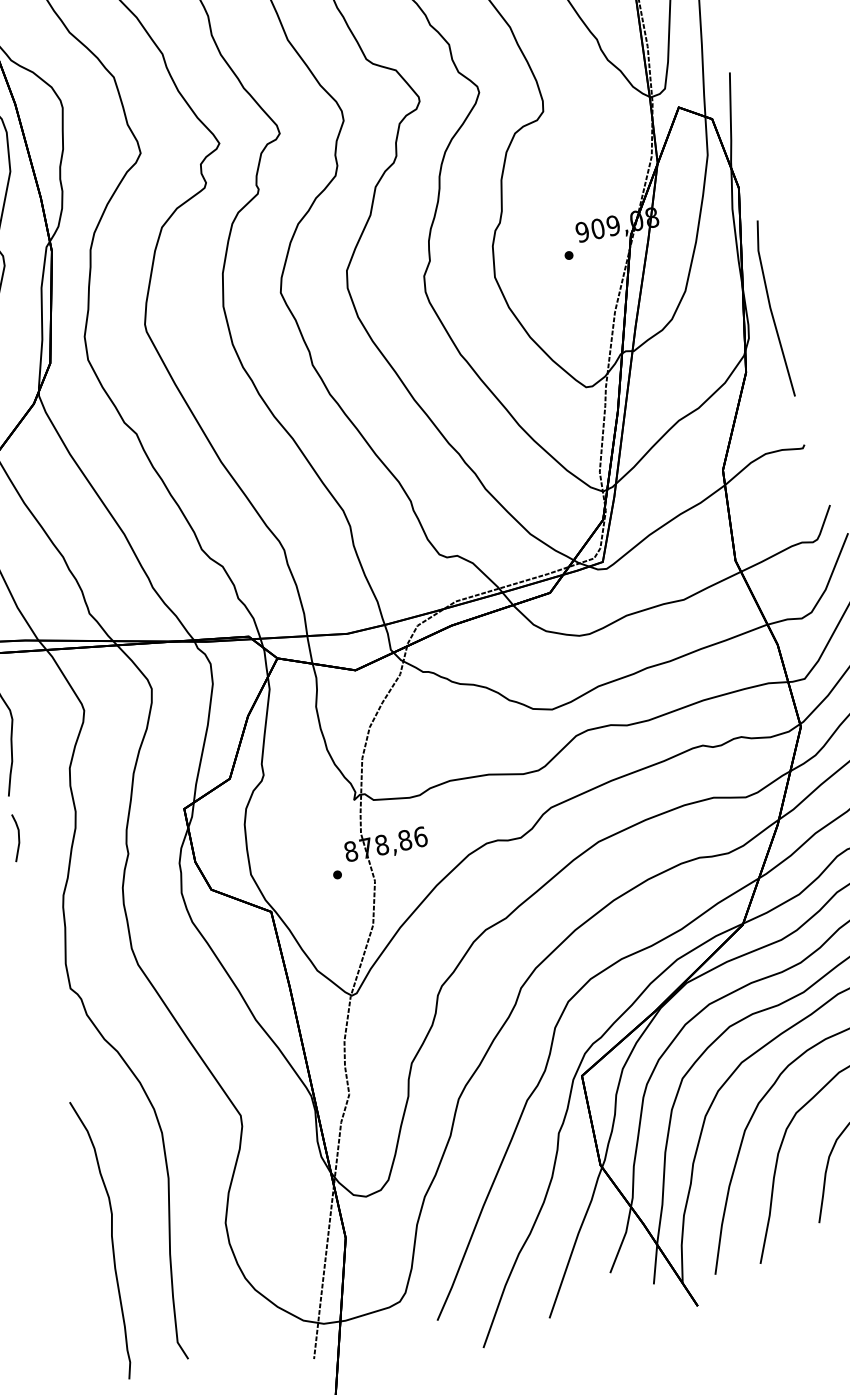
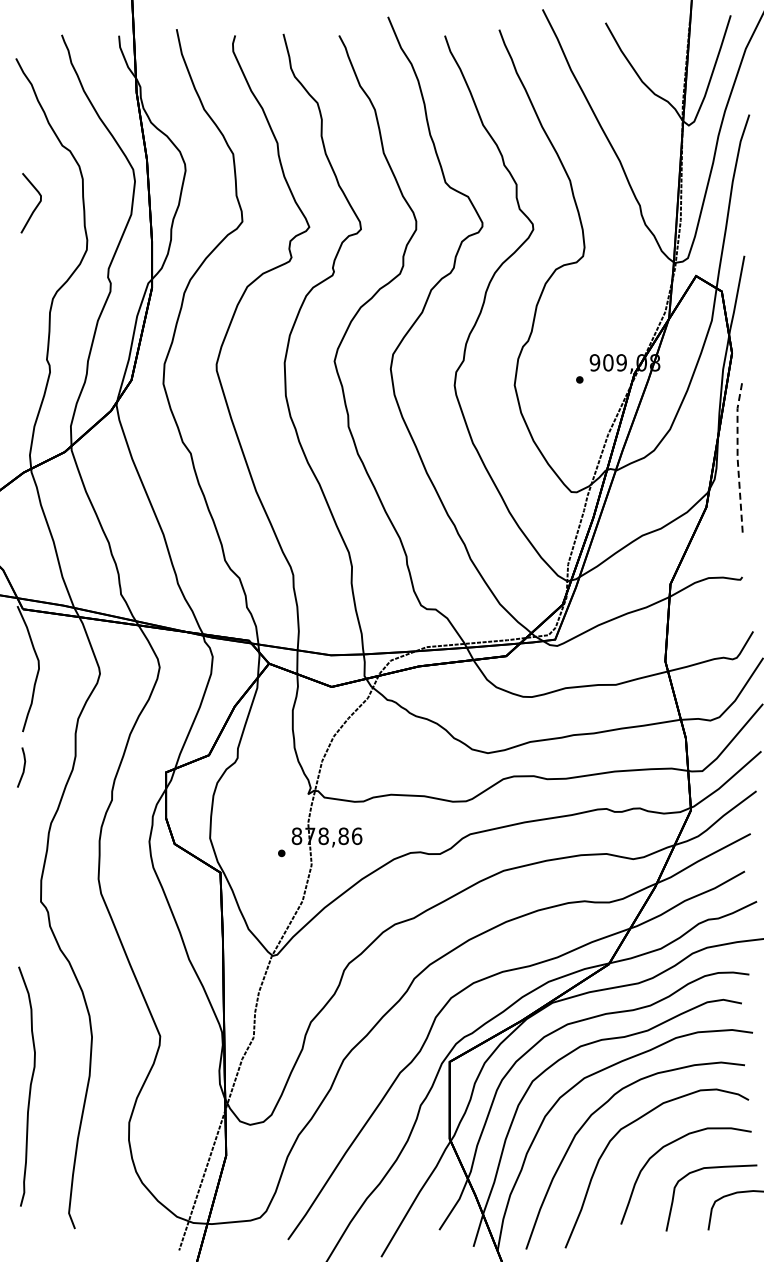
line: (770, 307) -> (737, 457), solid -> dashed
curve: (110, 1238) -> (29, 1086), moved

